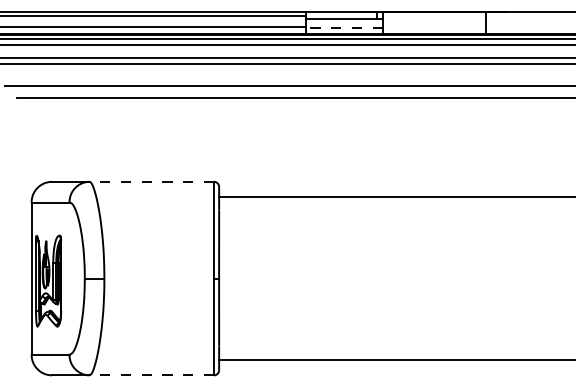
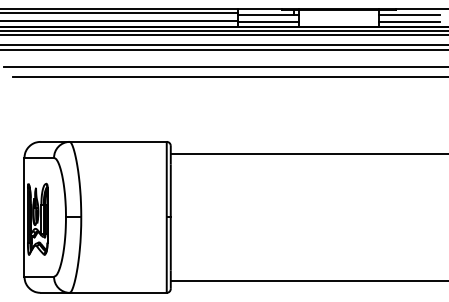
line: (525, 19) -> (409, 15), added
line: (344, 27) -> (268, 21), dashed -> solid
line: (525, 27) -> (409, 21), added
line: (151, 181) -> (118, 141), dashed -> solid
line: (151, 375) -> (118, 292), dashed -> solid

